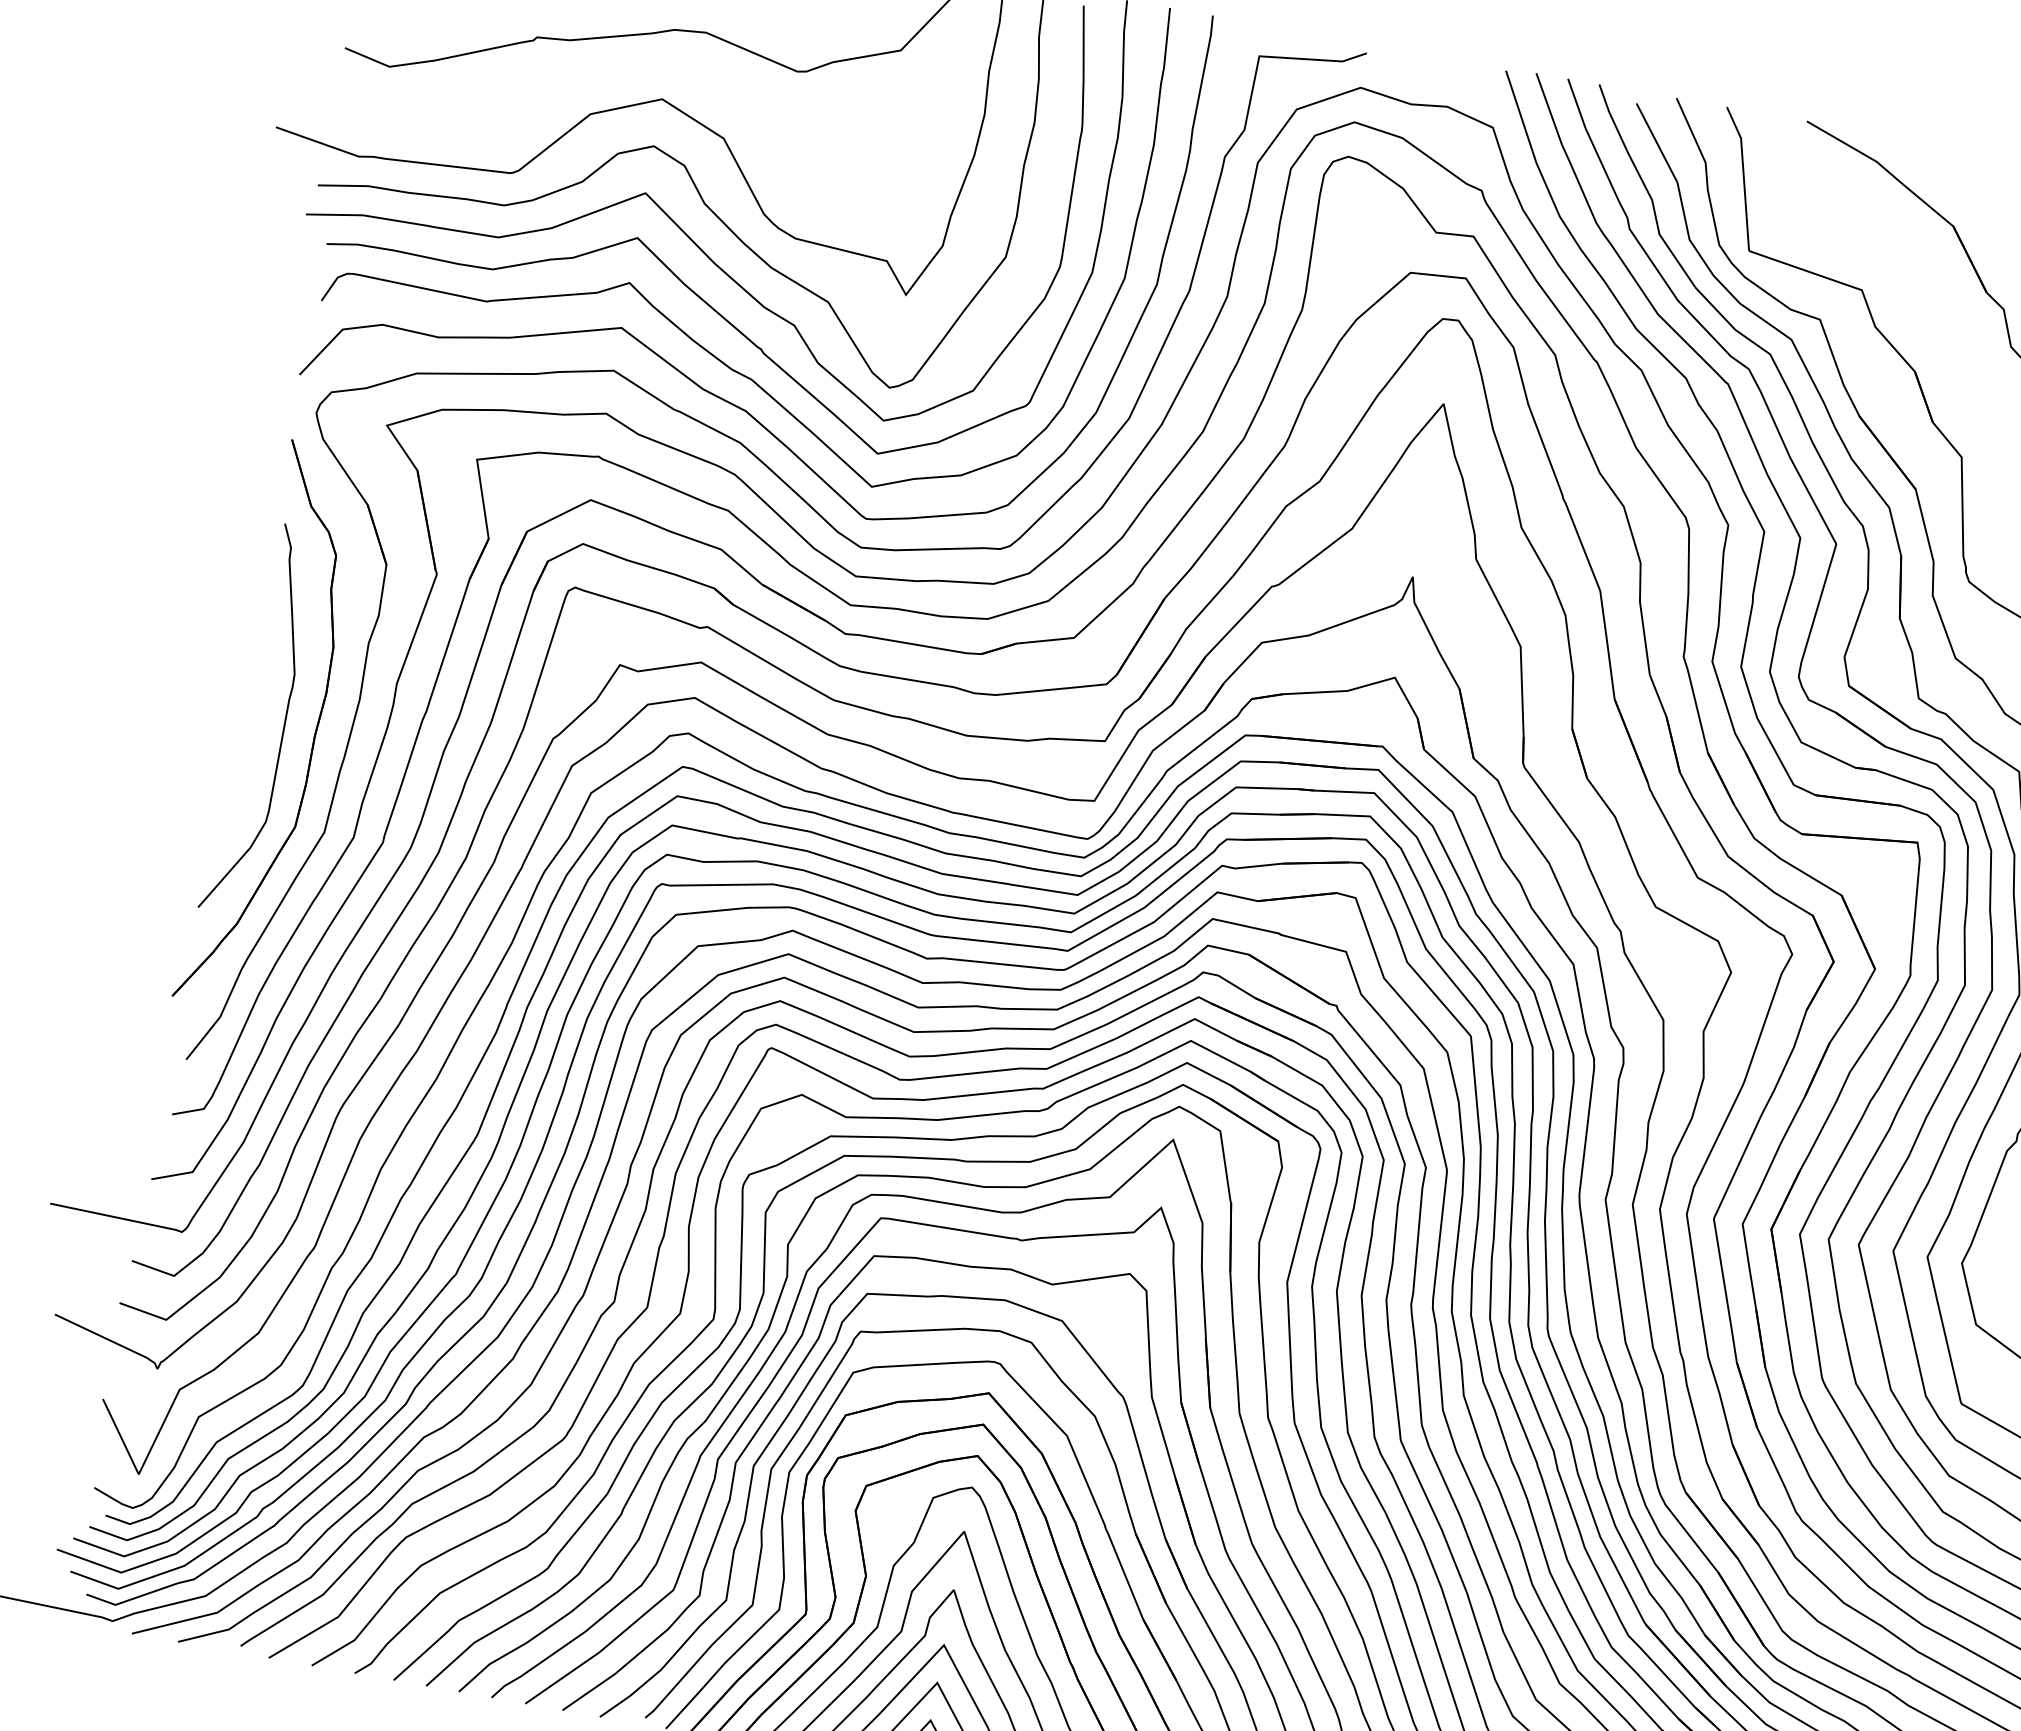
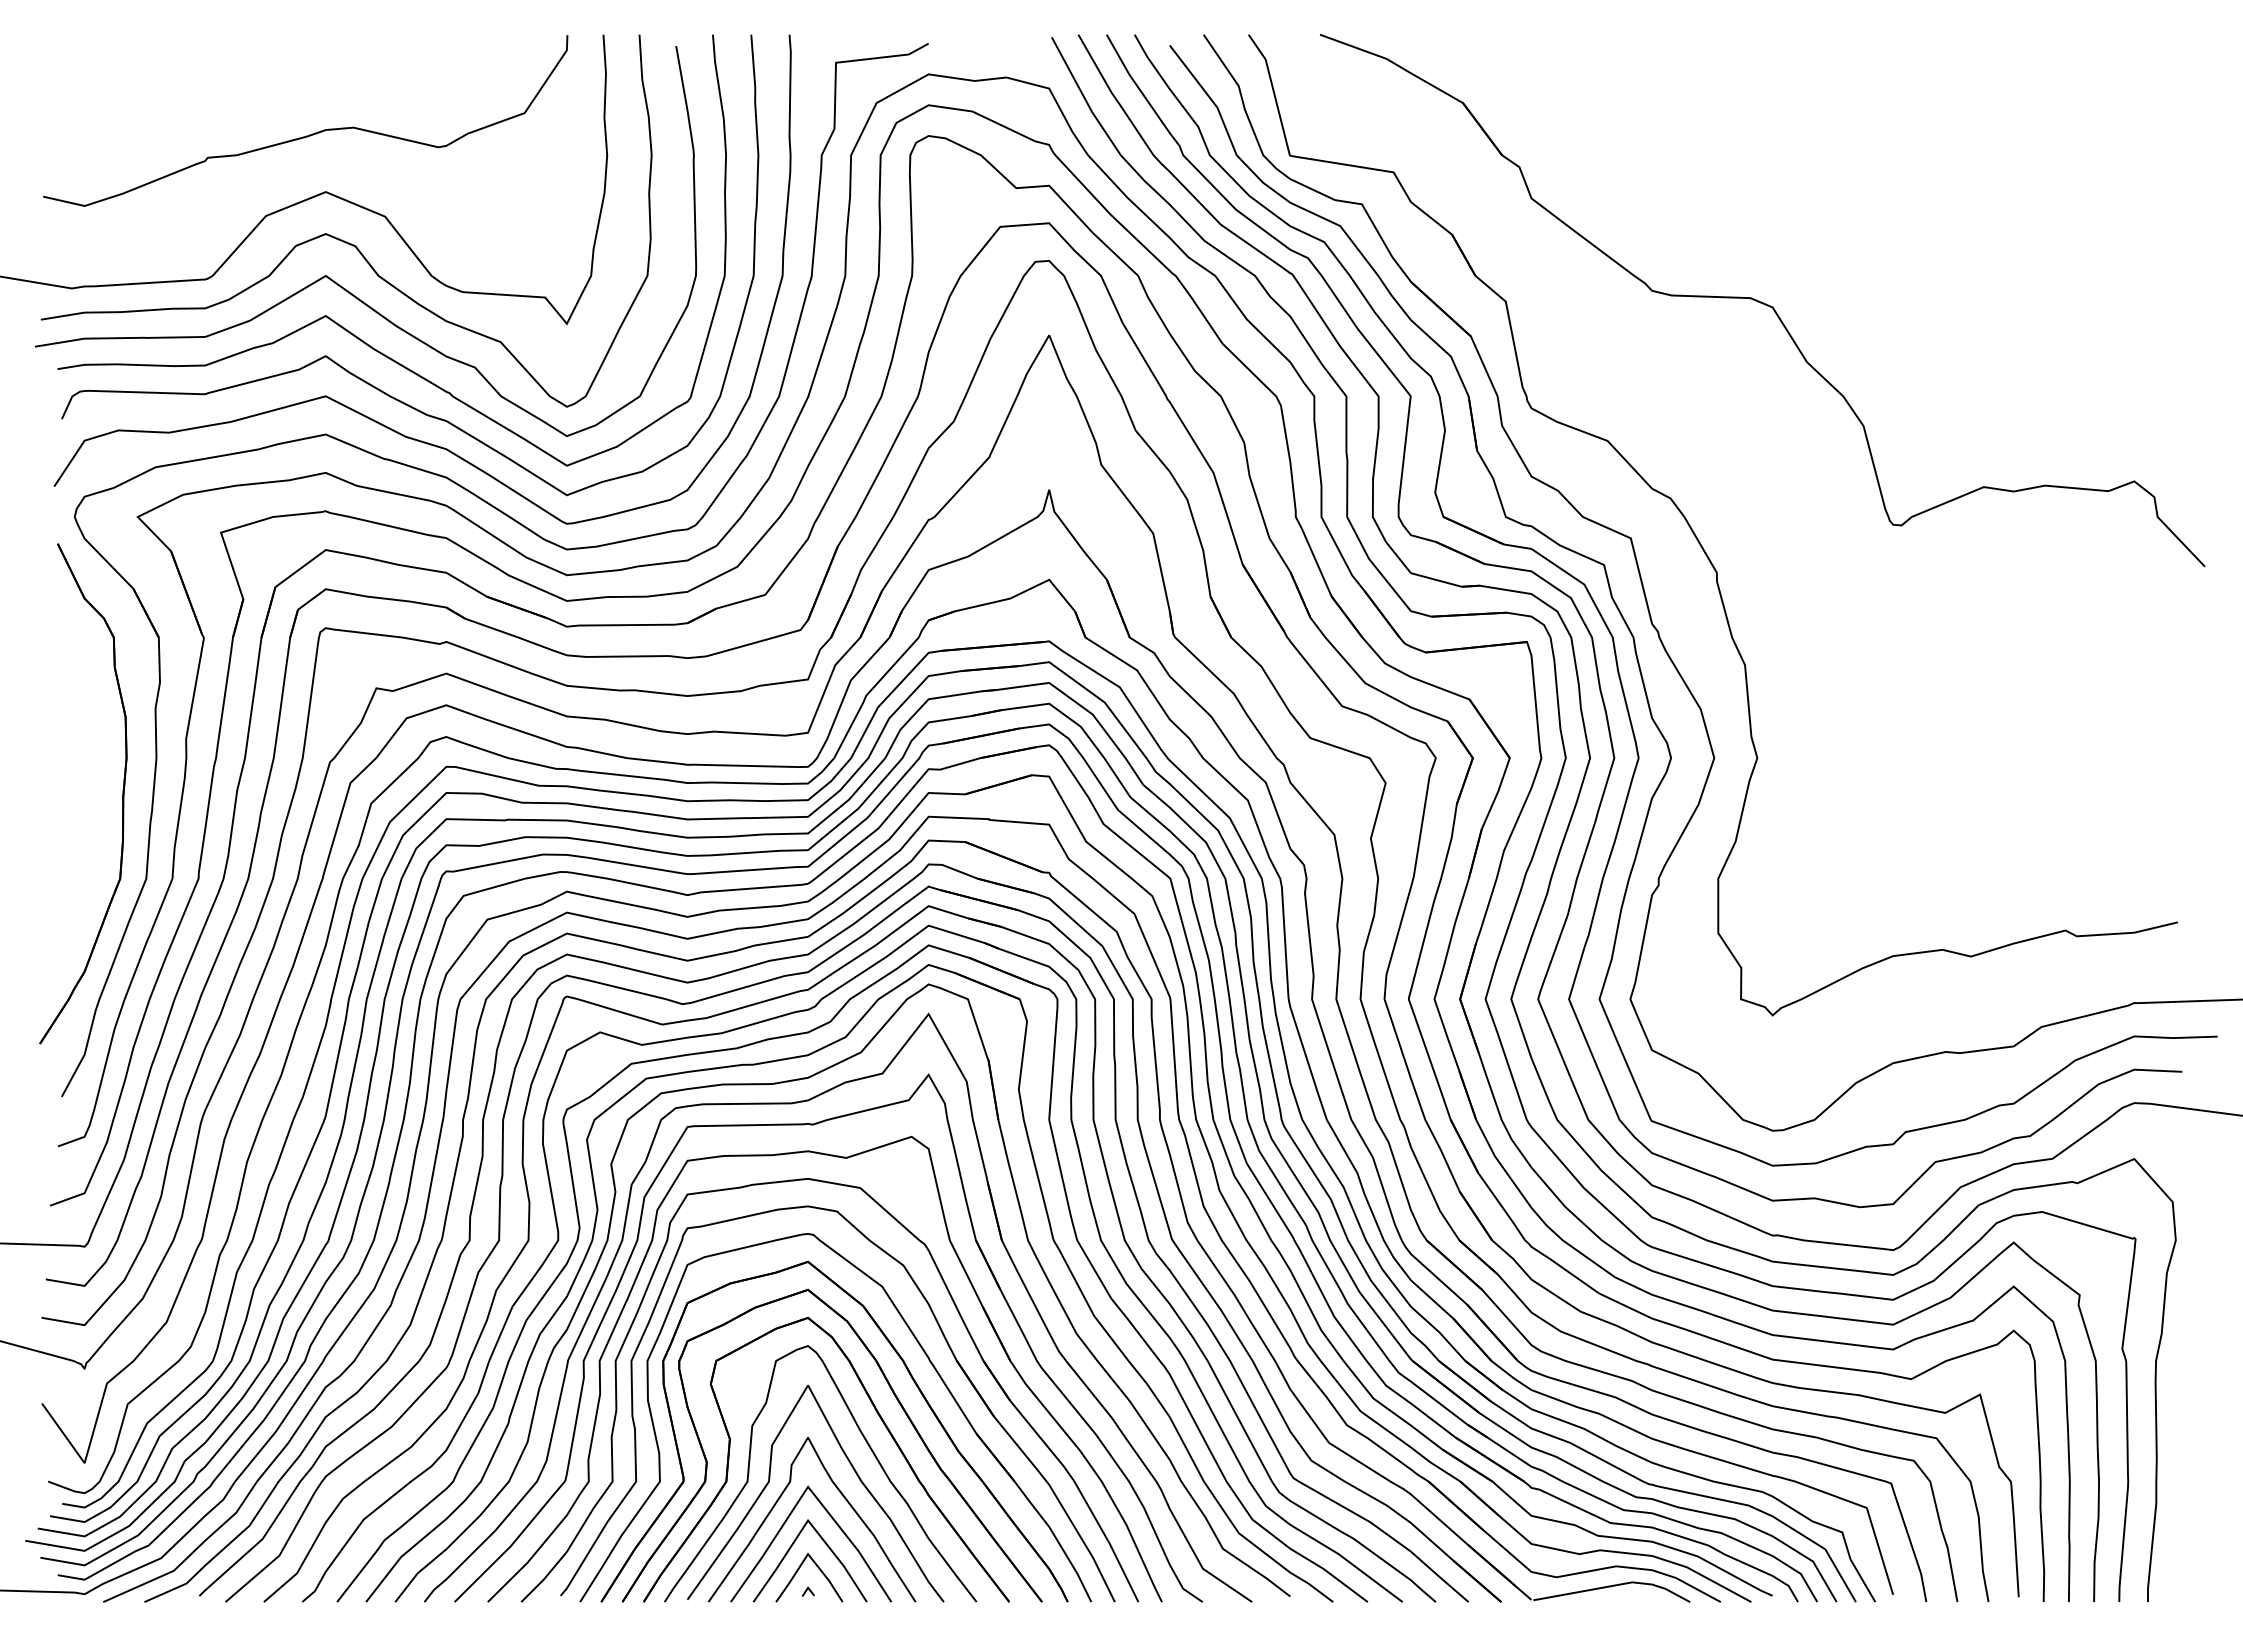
curve: (283, 723) -> (94, 790), removed

